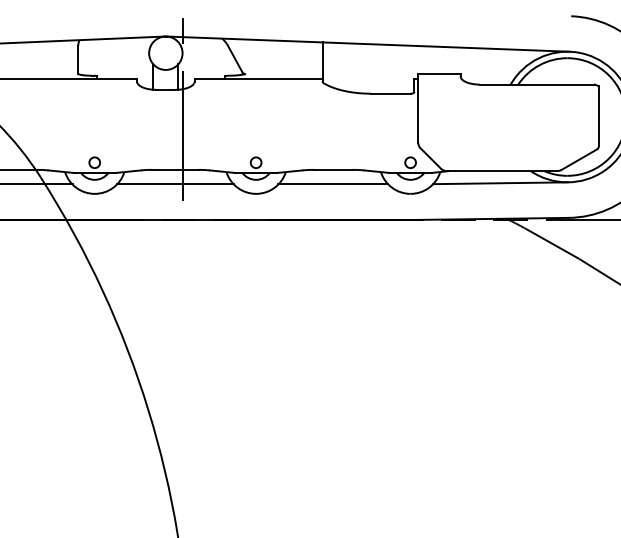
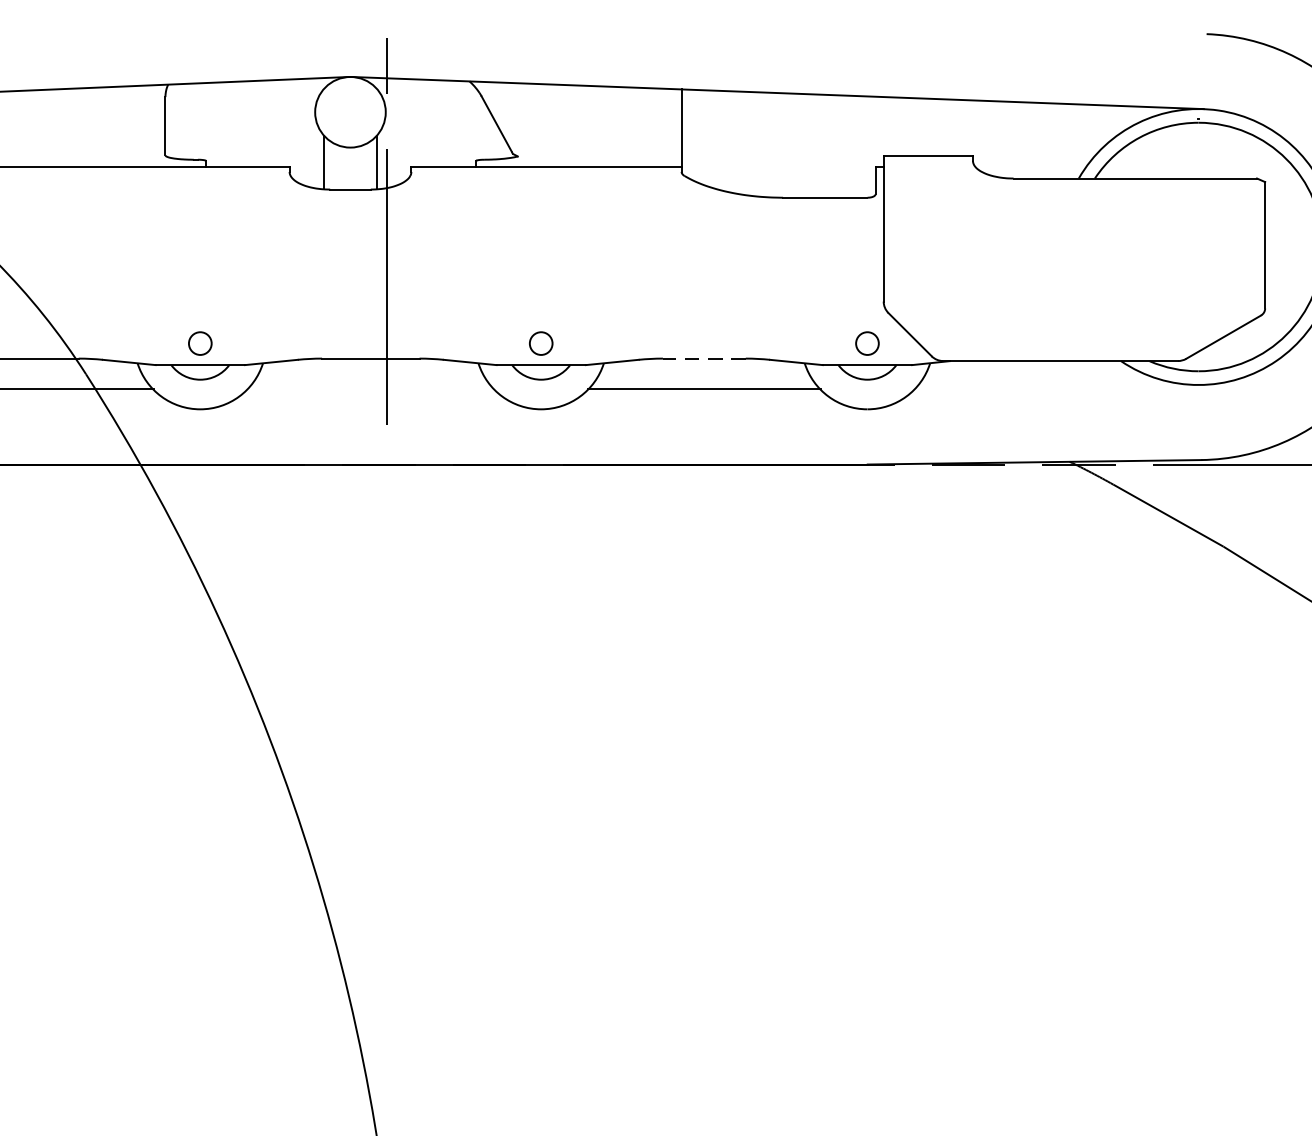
line: (333, 169) -> (704, 357), solid -> dashed
line: (500, 183) -> (1057, 387), removed
line: (174, 184) -> (368, 389), removed

